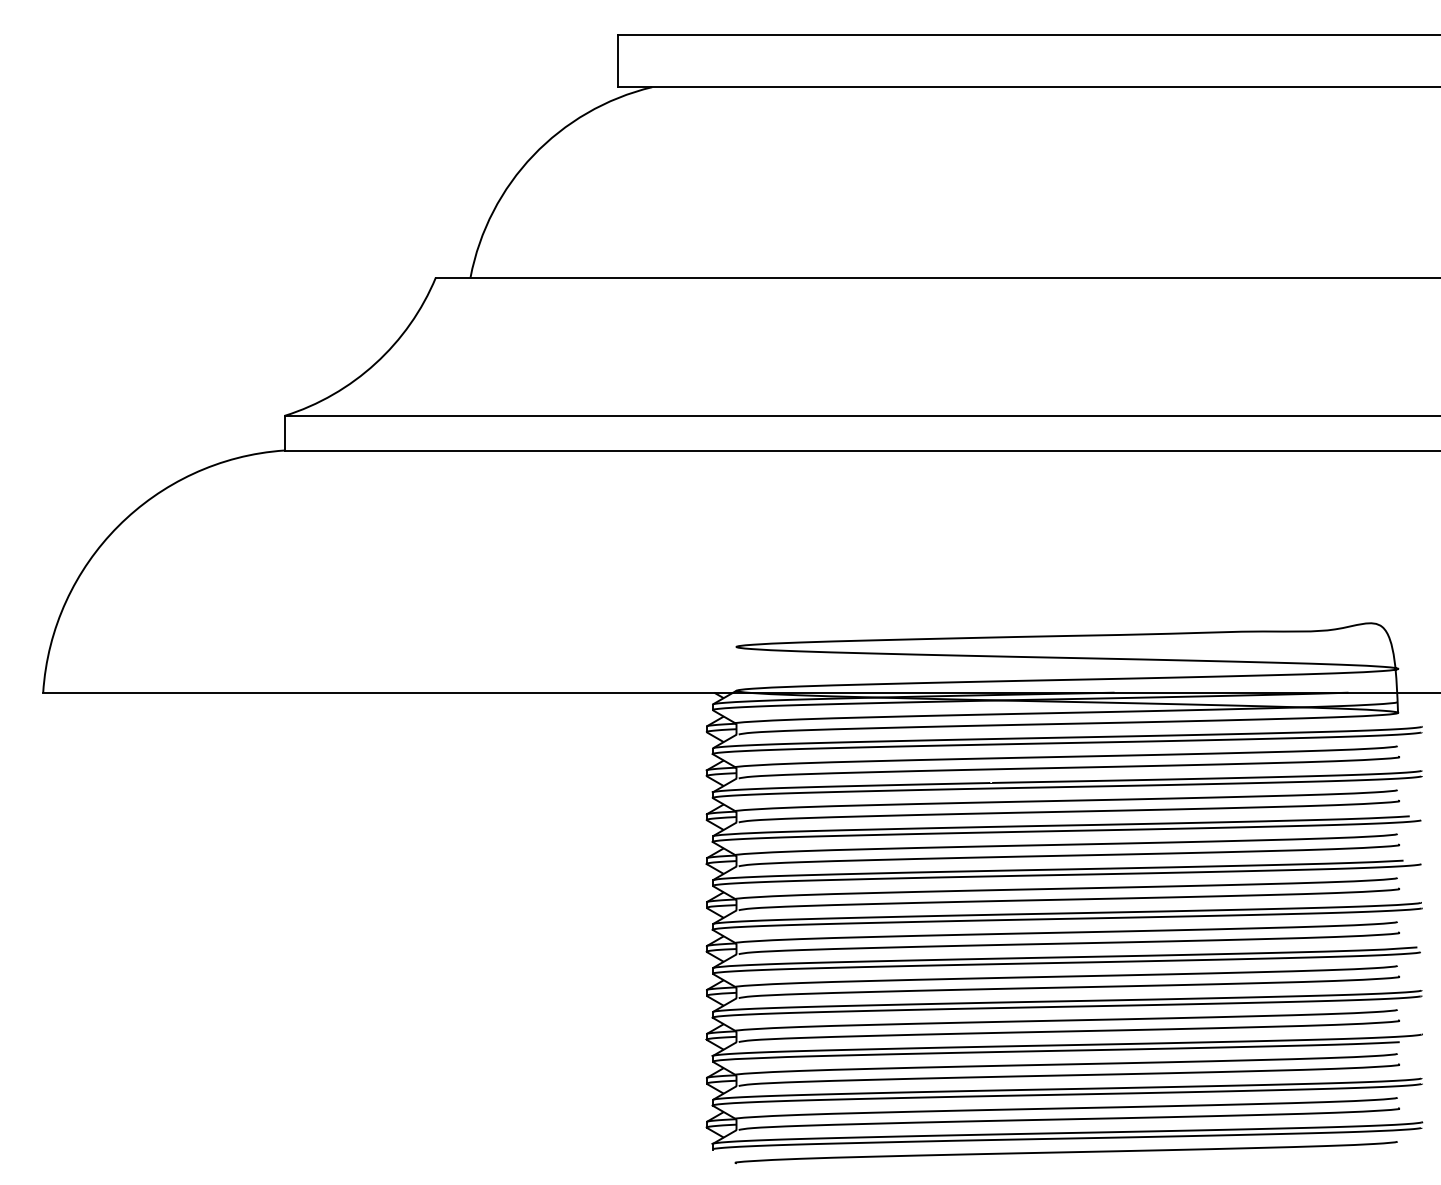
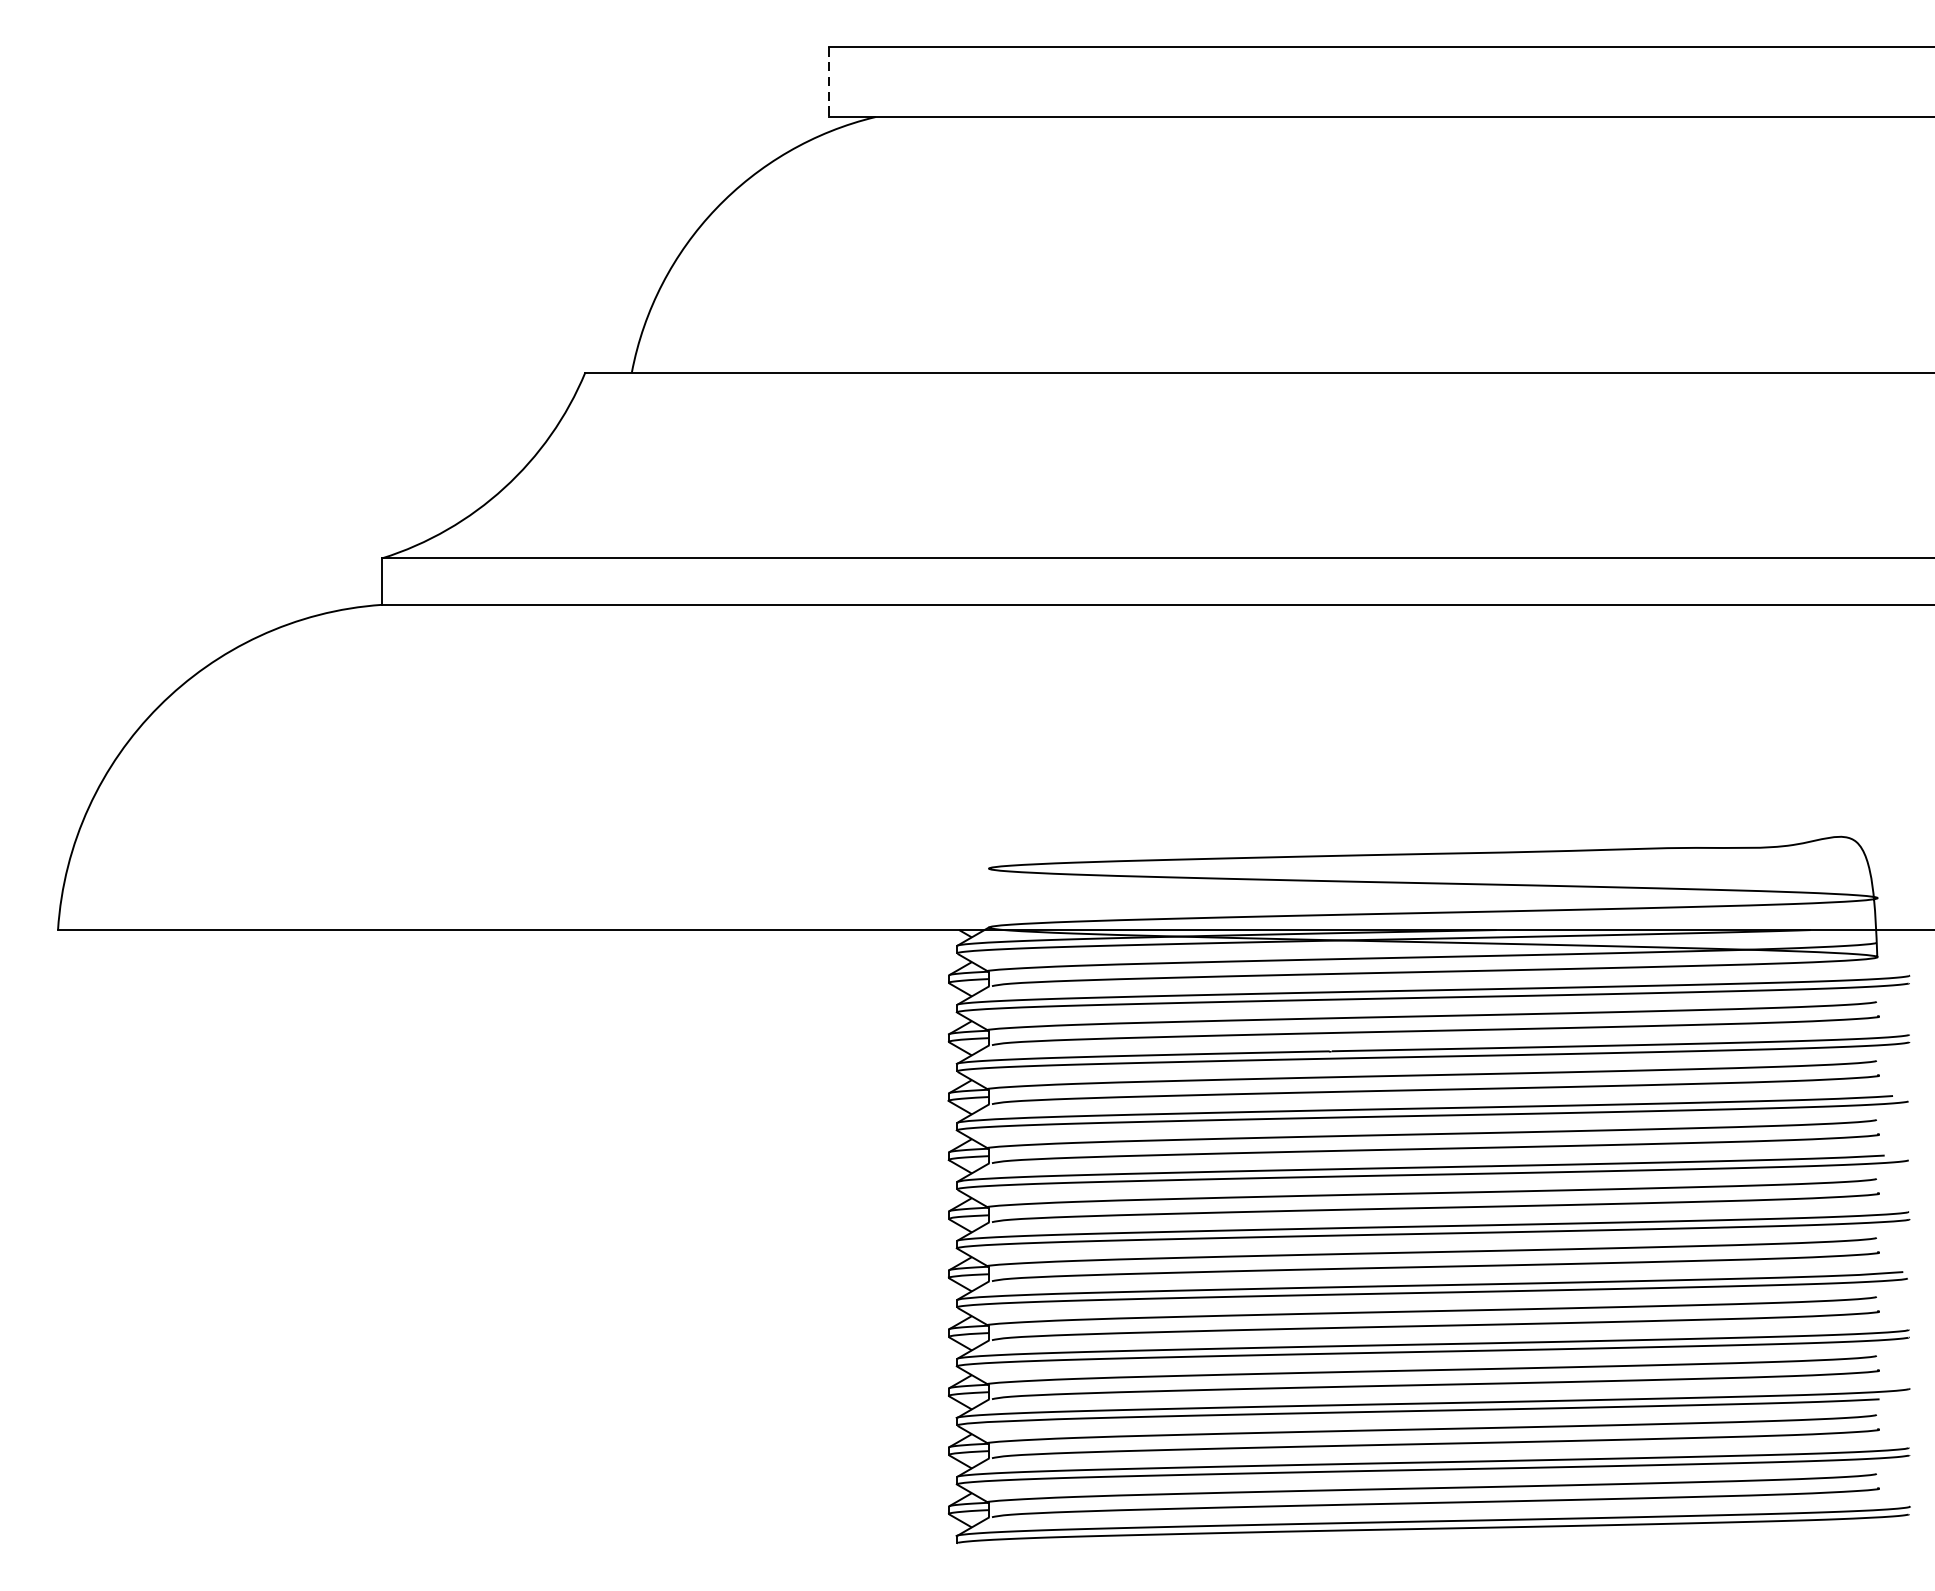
line: (617, 61) -> (829, 82), solid -> dashed
curve: (1065, 1152) -> (1430, 1547), removed

